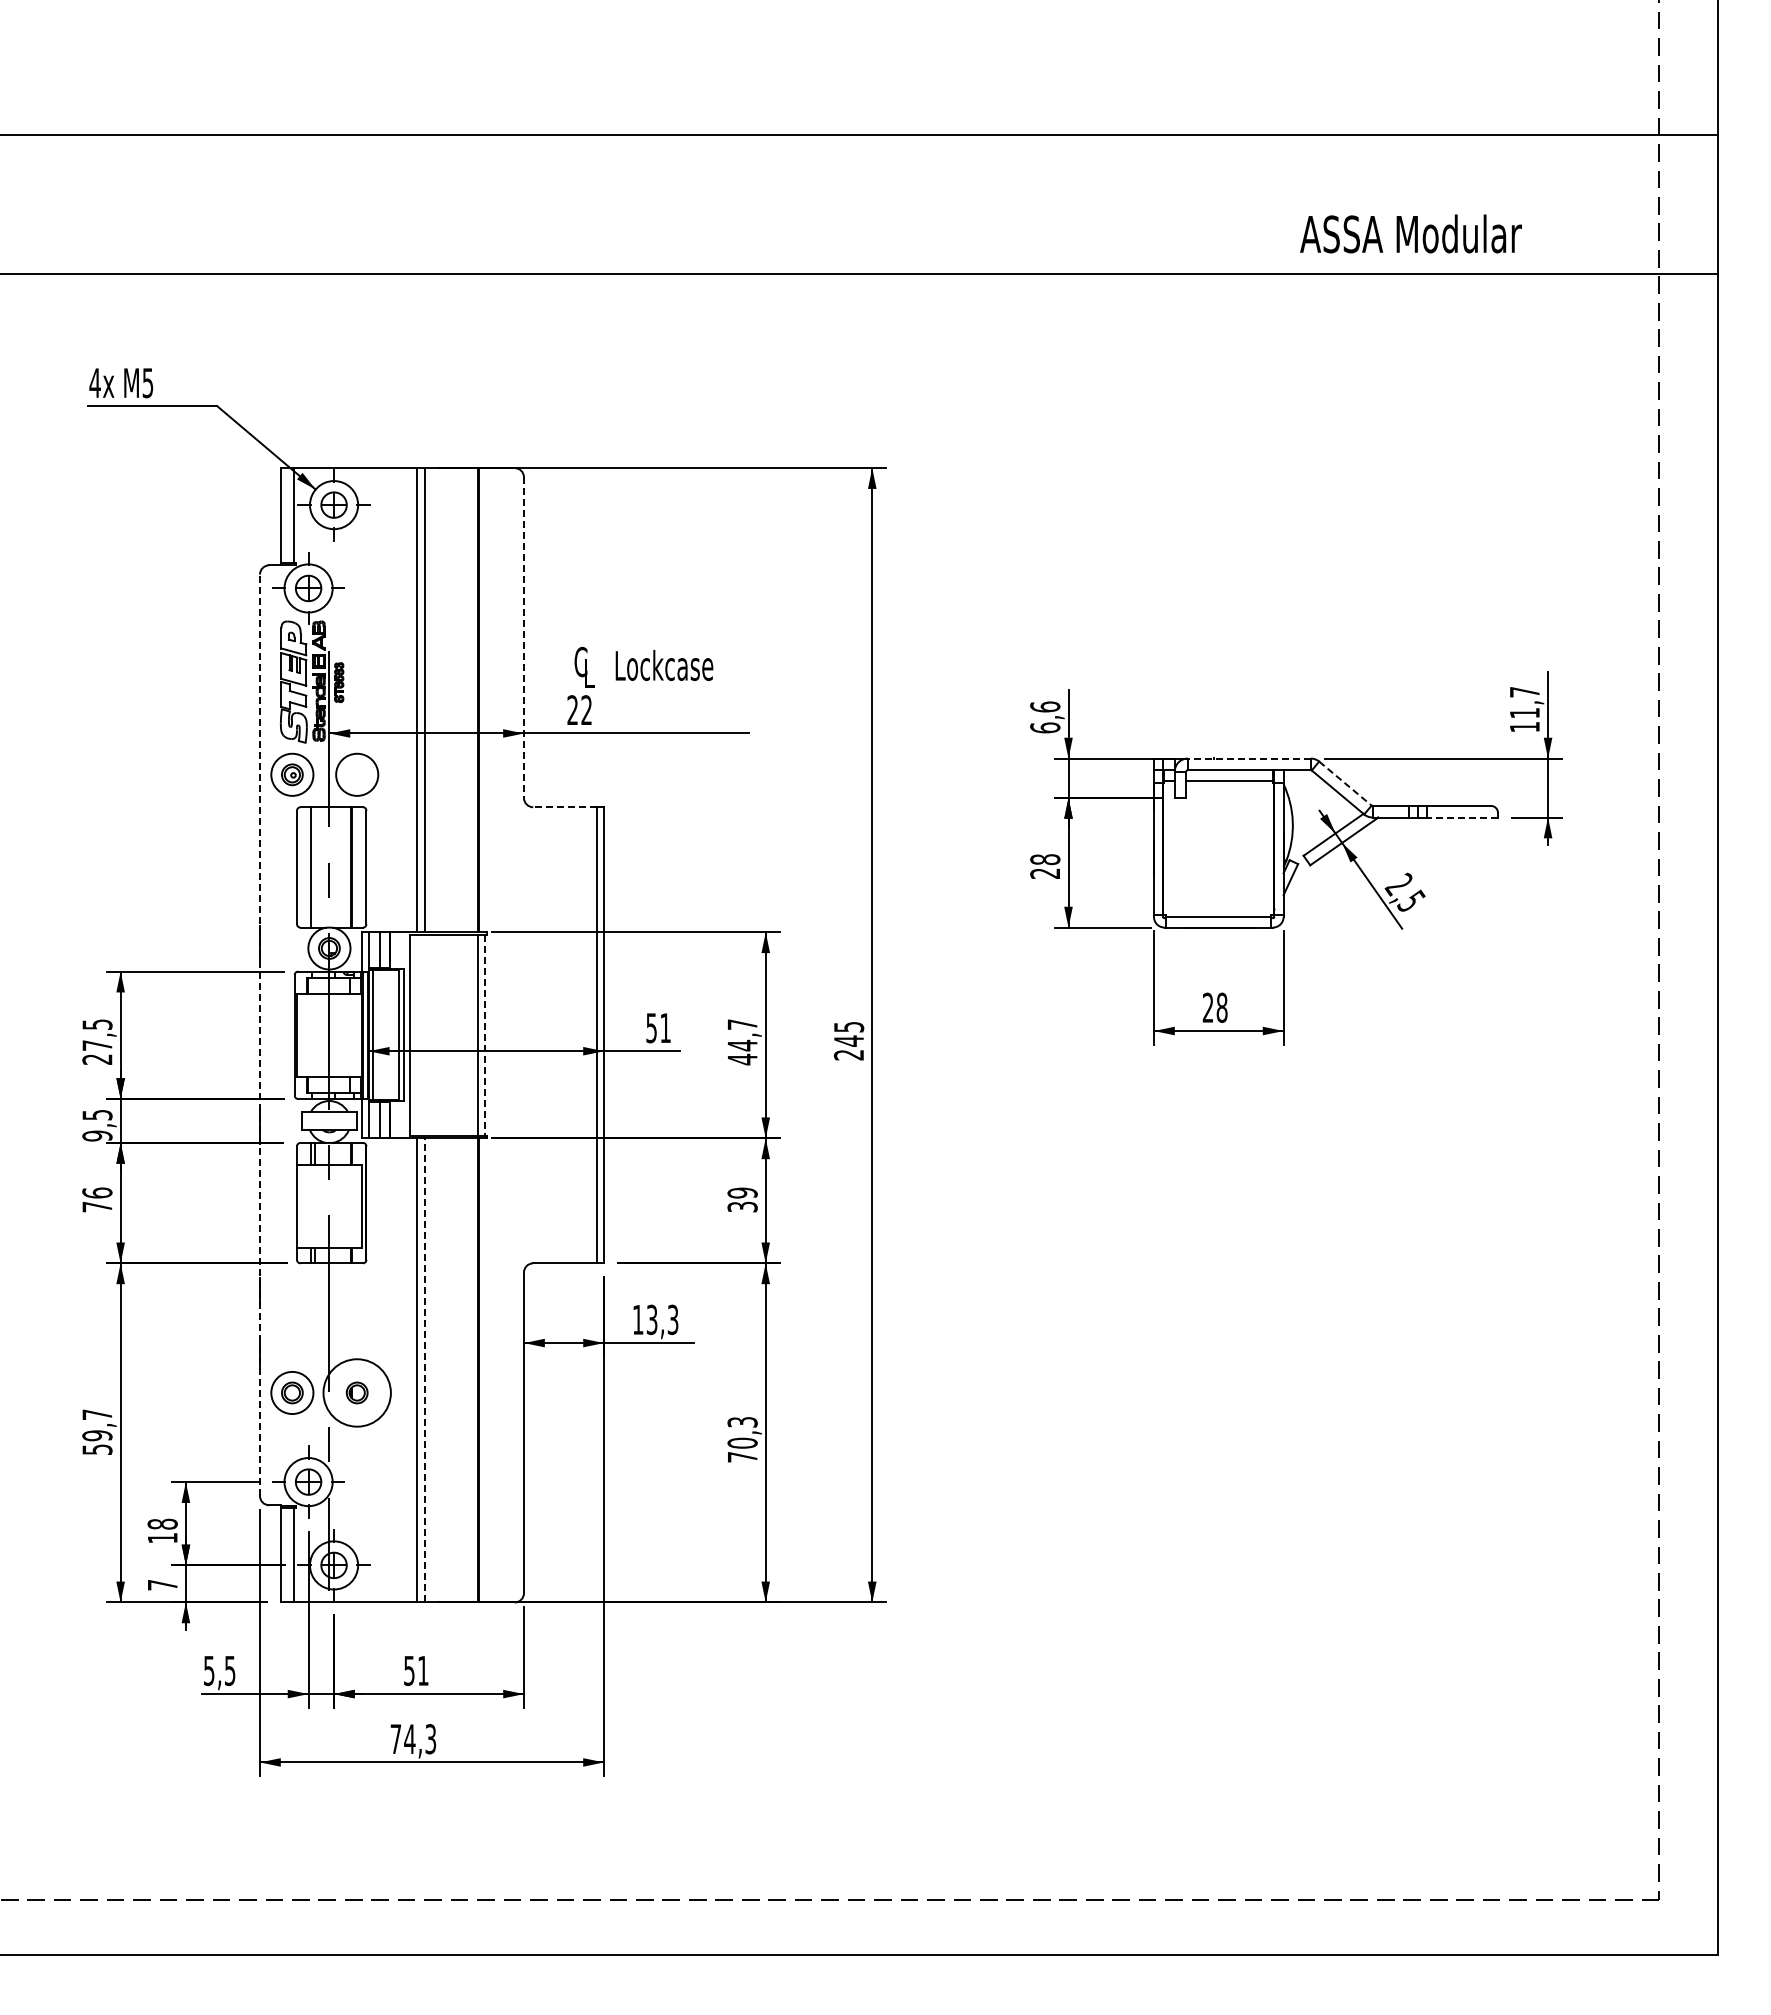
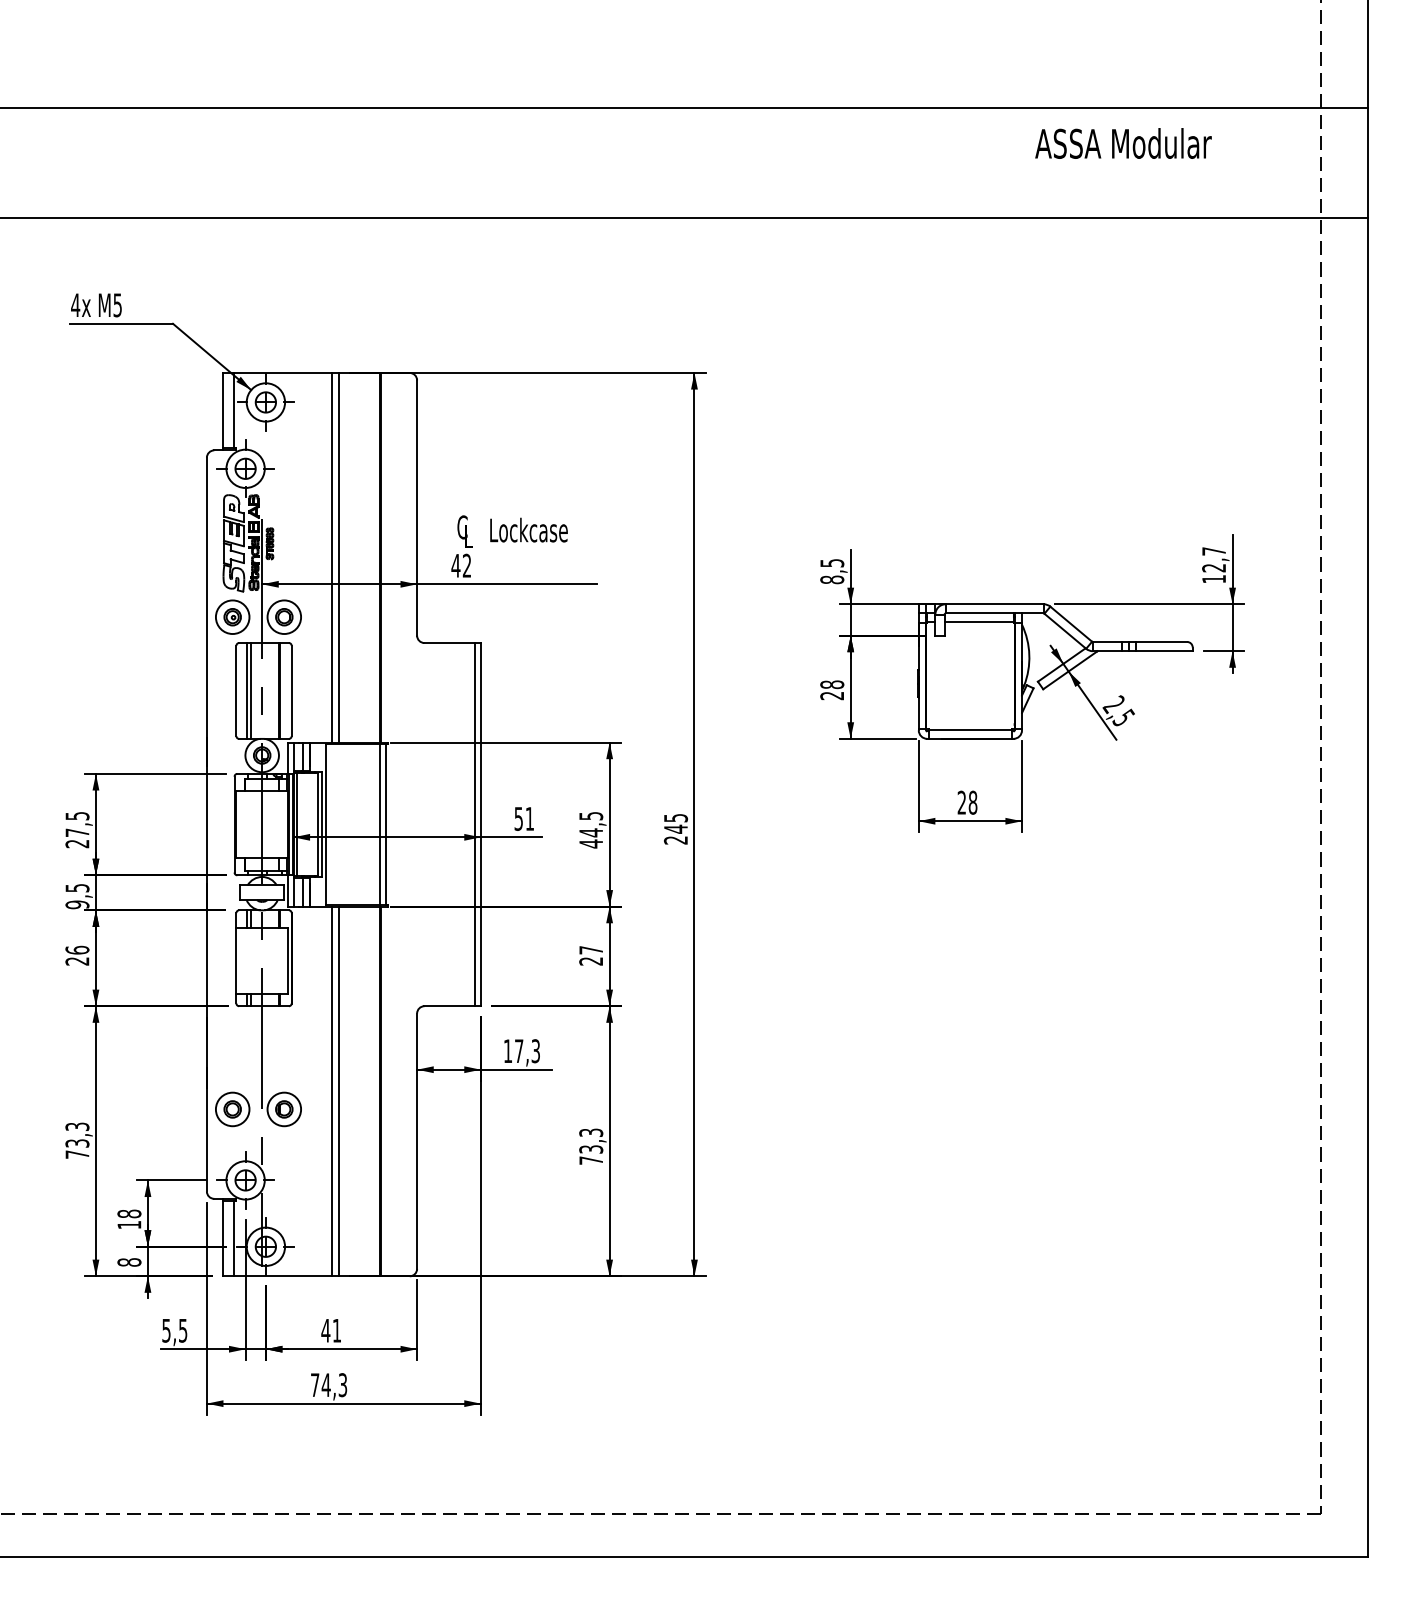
text: (1410, 233) -> (1123, 143), moved
line: (523, 638) -> (416, 508), dashed -> solid
text: (572, 709) -> (455, 565), 22 -> 42
text: (1524, 713) -> (1213, 568), 11,7 -> 12,7
text: (1045, 717) -> (832, 571), 6,6 -> 8,5
line: (1249, 758) -> (994, 604), dashed -> solid
part: (356, 774) -> (283, 616), added
line: (1345, 783) -> (1071, 624), dashed -> solid
line: (565, 807) -> (450, 643), dashed -> solid
line: (1462, 817) -> (1164, 651), dashed -> solid
line: (314, 867) -> (250, 691), added
text: (742, 1024) -> (591, 816), 44,7 -> 44,5
line: (259, 1035) -> (206, 824), dashed -> solid
line: (484, 1035) -> (385, 824), dashed -> solid
text: (742, 1199) -> (591, 955), 39 -> 27
text: (97, 1207) -> (77, 961), 76 -> 26
text: (651, 1319) -> (518, 1050), 13,3 -> 17,3
line: (425, 1369) -> (338, 1090), dashed -> solid
circle: (357, 1392) -> (284, 1109), size x0.62
text: (97, 1431) -> (77, 1140), 59,7 -> 73,3
text: (742, 1442) -> (591, 1148), 70,3 -> 73,3
text: (162, 1584) -> (129, 1261), 7 -> 8
text: (409, 1671) -> (325, 1331), 51 -> 41

